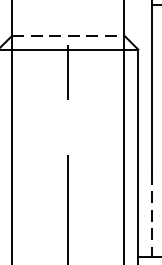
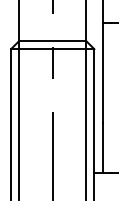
line: (69, 35) -> (53, 40), dashed -> solid
line: (152, 214) -> (102, 147), dashed -> solid

